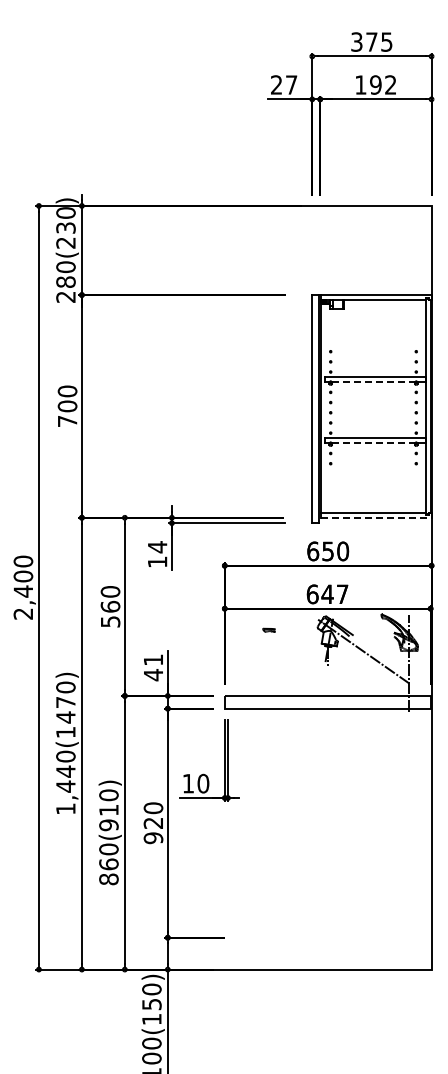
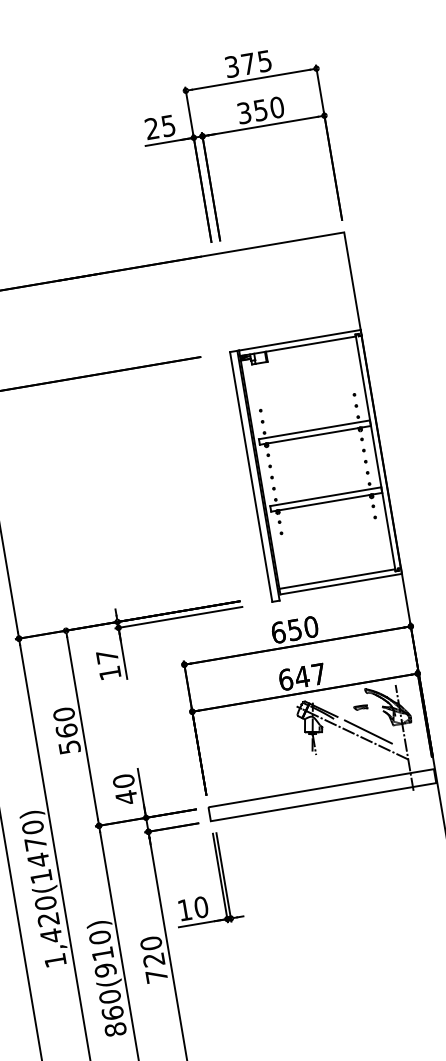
text: (291, 84) -> (168, 125), 27 -> 25
text: (375, 84) -> (260, 109), 192 -> 350
line: (374, 381) -> (314, 435), dashed -> solid
line: (374, 442) -> (325, 502), dashed -> solid
line: (376, 517) -> (341, 583), dashed -> solid
text: (157, 547) -> (107, 657), 14 -> 17
part: (268, 629) -> (360, 706), moved
line: (377, 652) -> (367, 731), added
text: (153, 659) -> (123, 780), 41 -> 40
text: (65, 771) -> (48, 919), 1,440(1470) -> 1,420(1470)
text: (153, 838) -> (156, 976), 920 -> 720

